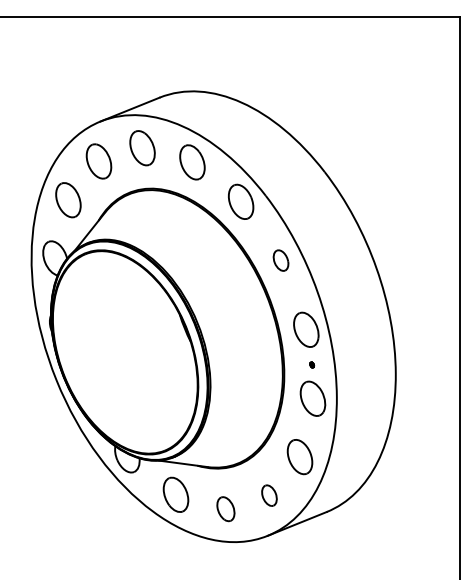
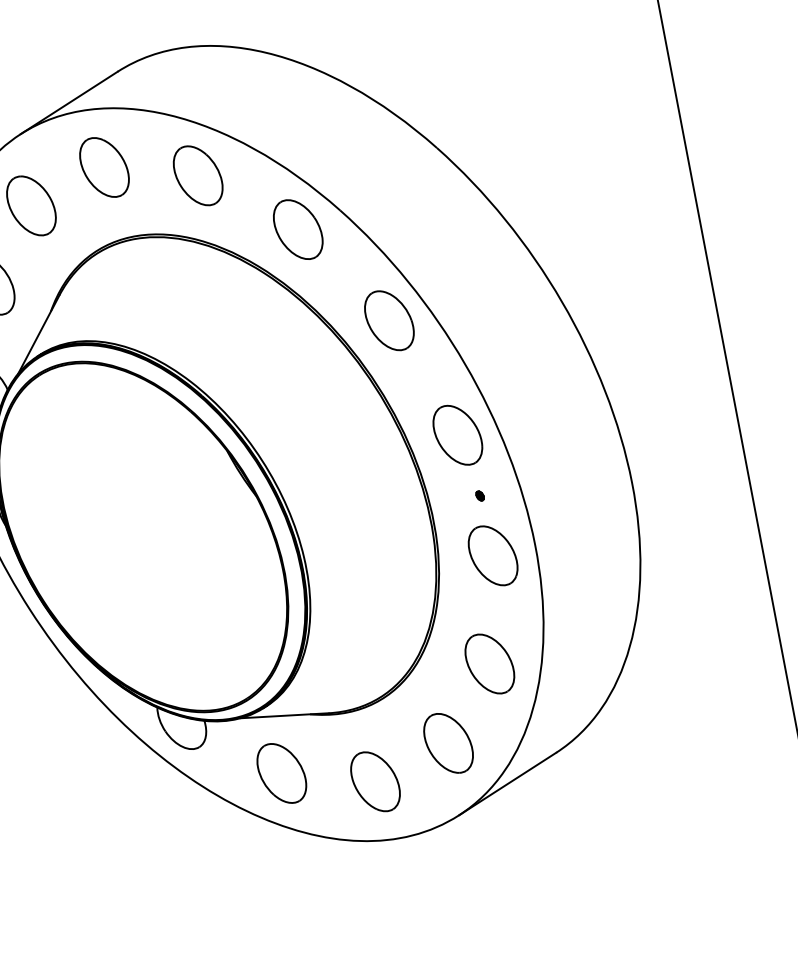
part: (280, 260) -> (388, 320), size x1.67
part: (269, 495) -> (448, 742), size x1.67
part: (225, 509) -> (374, 782), size x1.43

